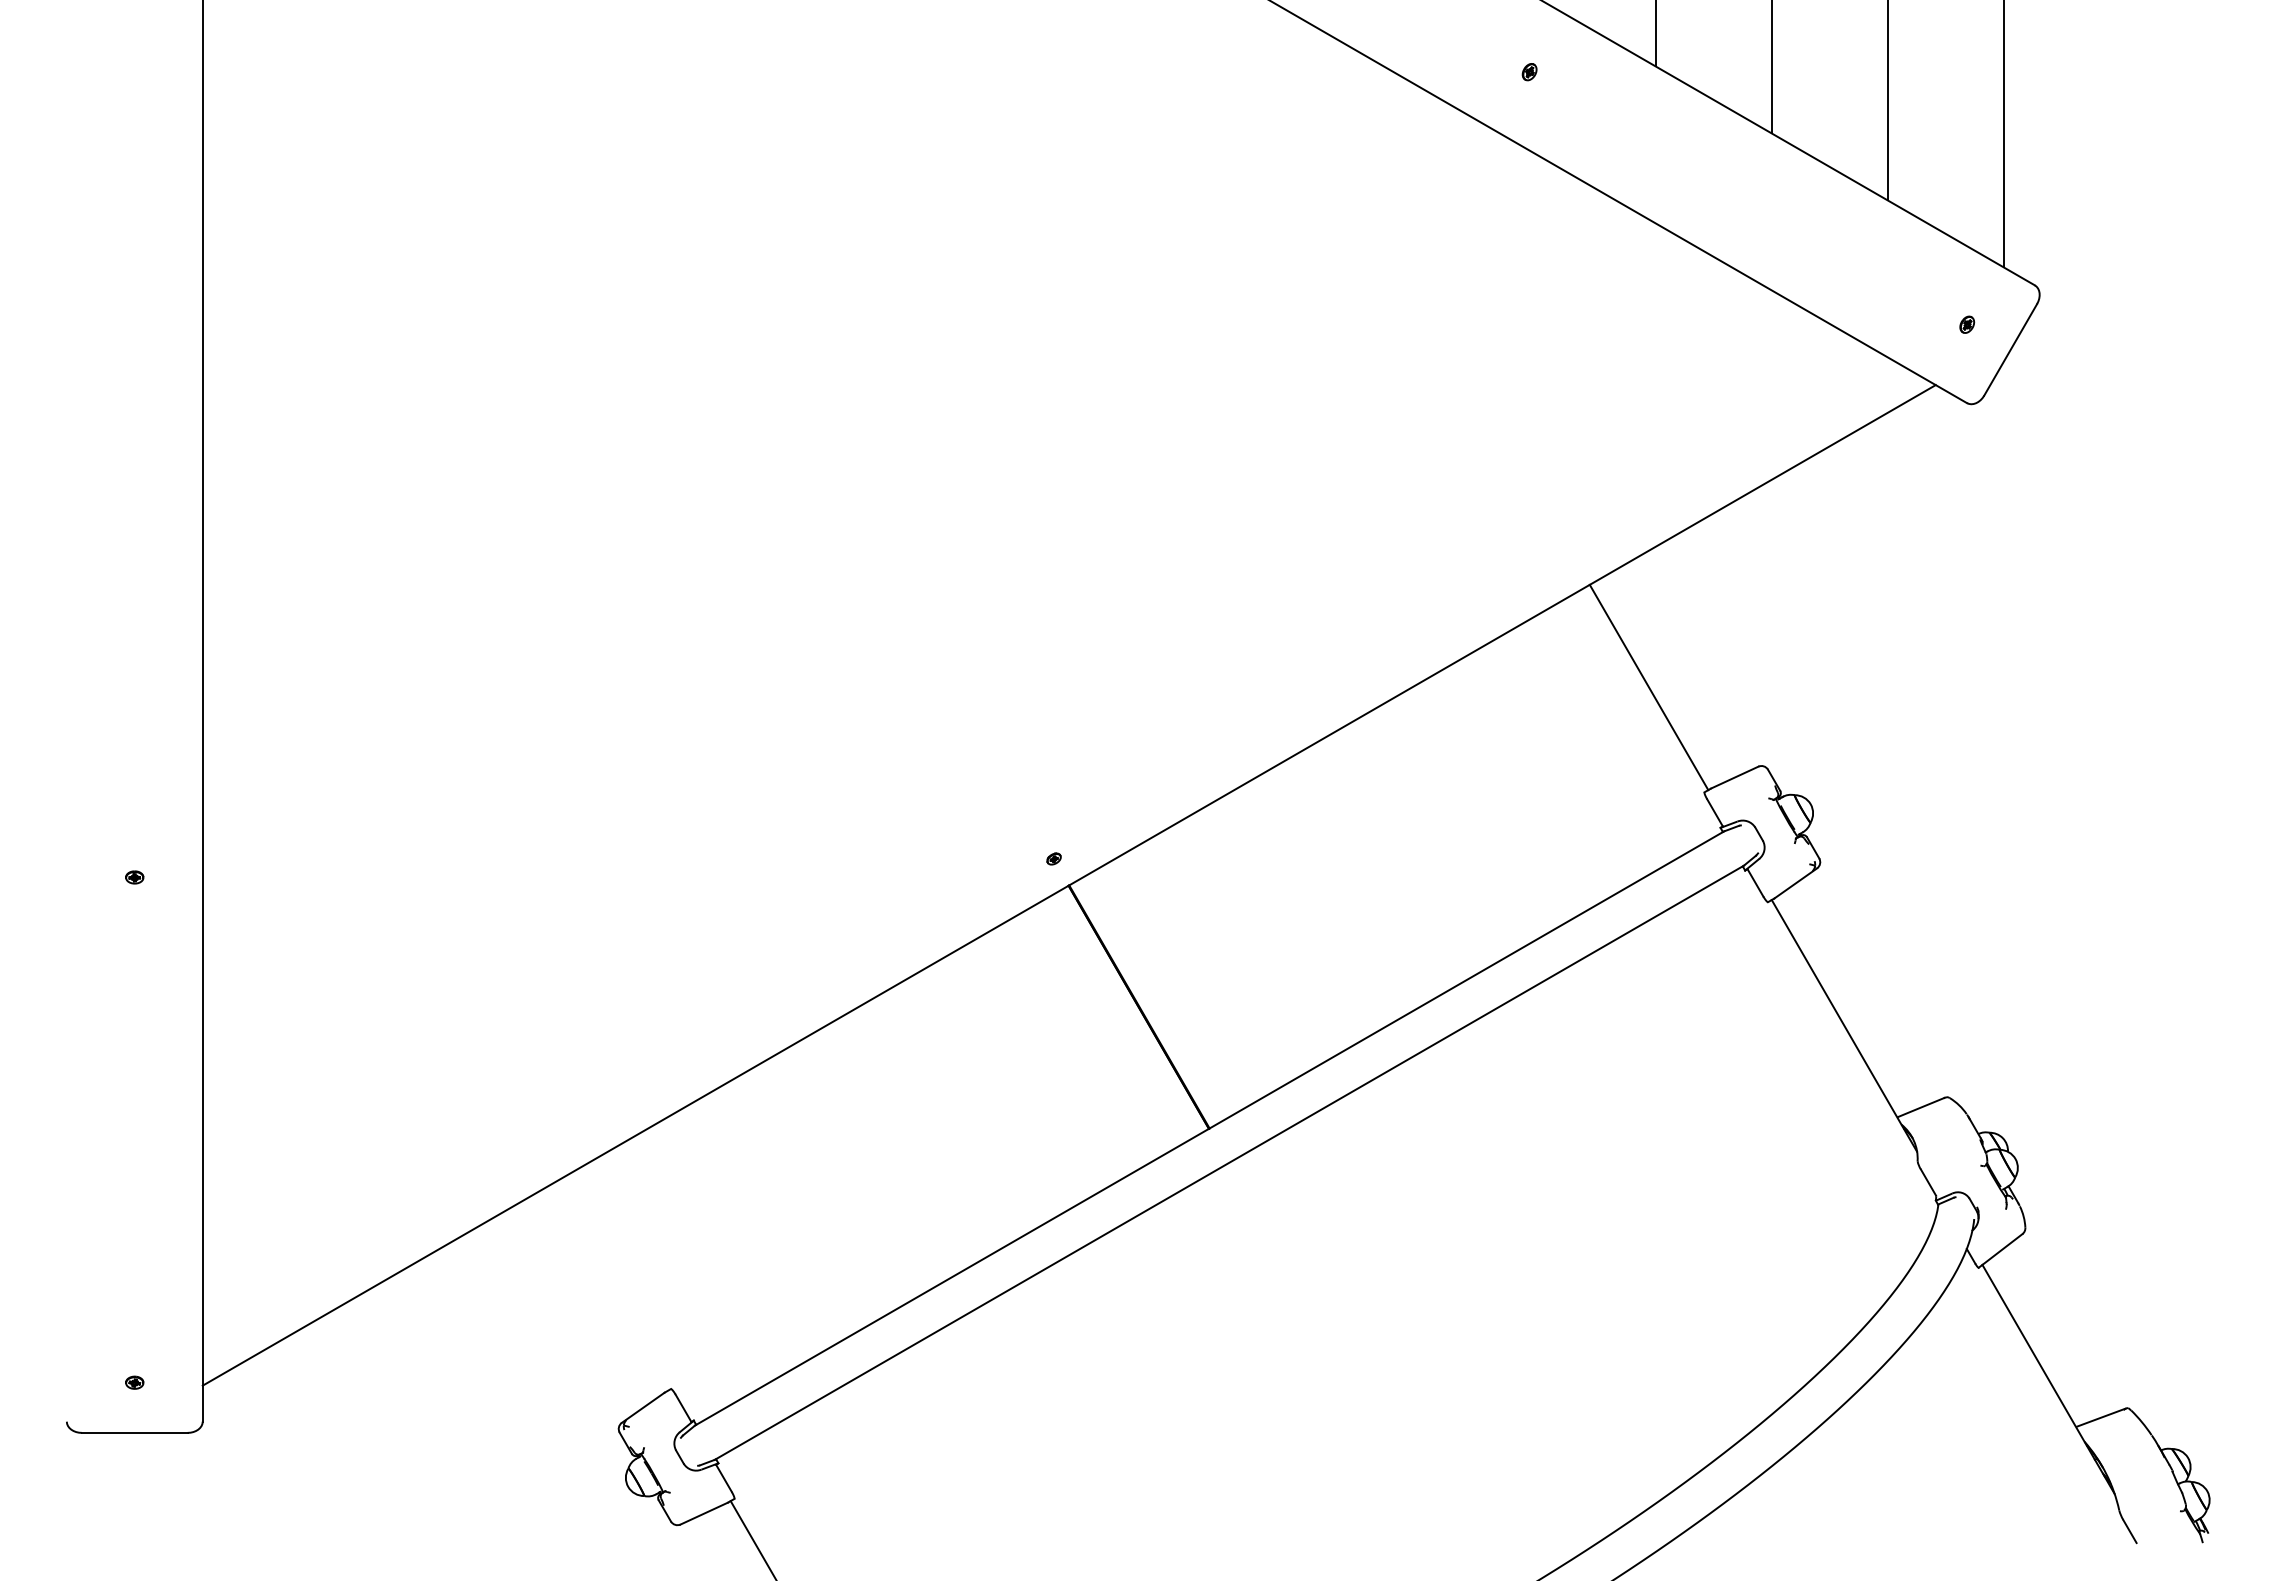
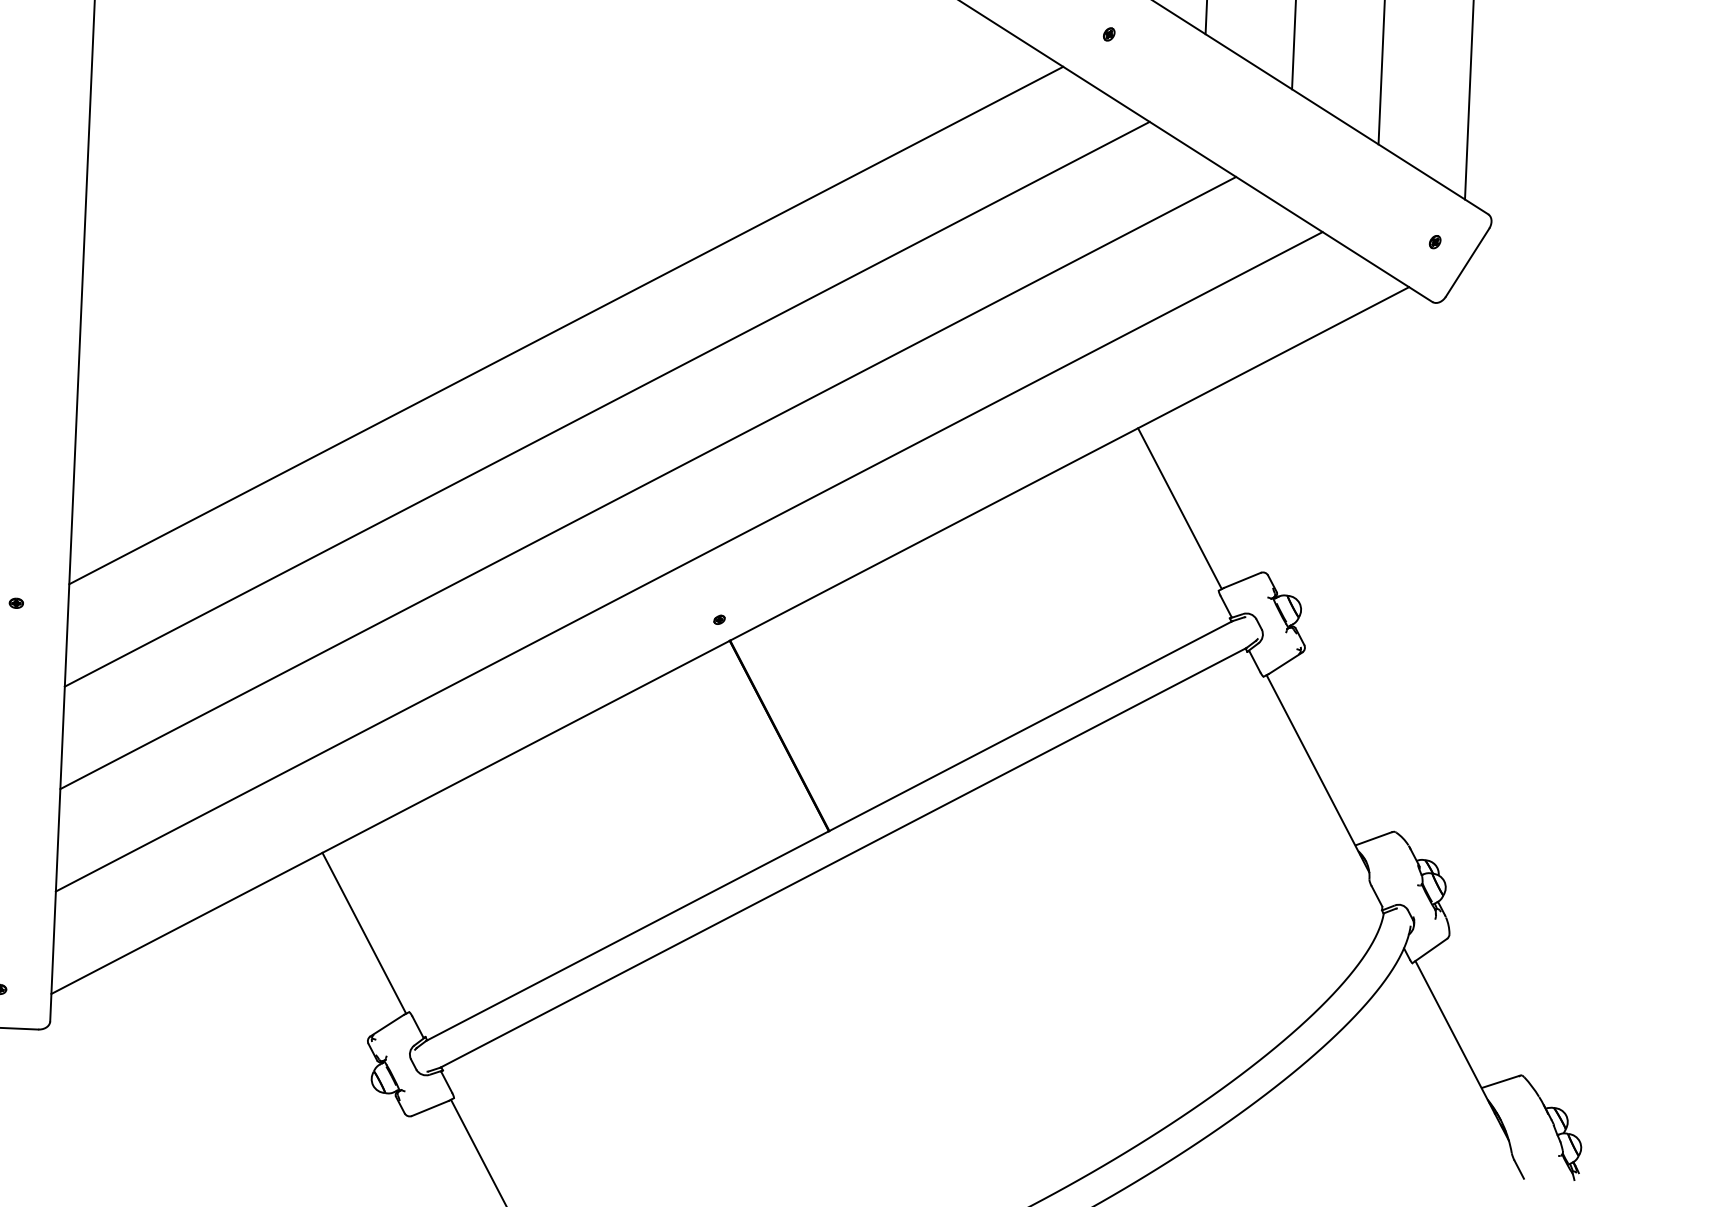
line: (836, 483) -> (565, 325), added
line: (894, 583) -> (606, 404), added
line: (952, 684) -> (647, 483), added
line: (1010, 784) -> (688, 561), added
line: (607, 1288) -> (363, 933), added

